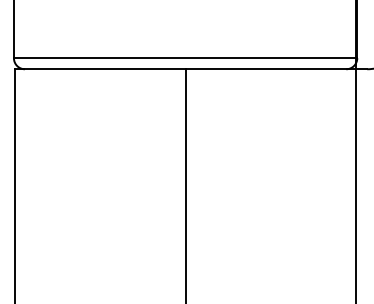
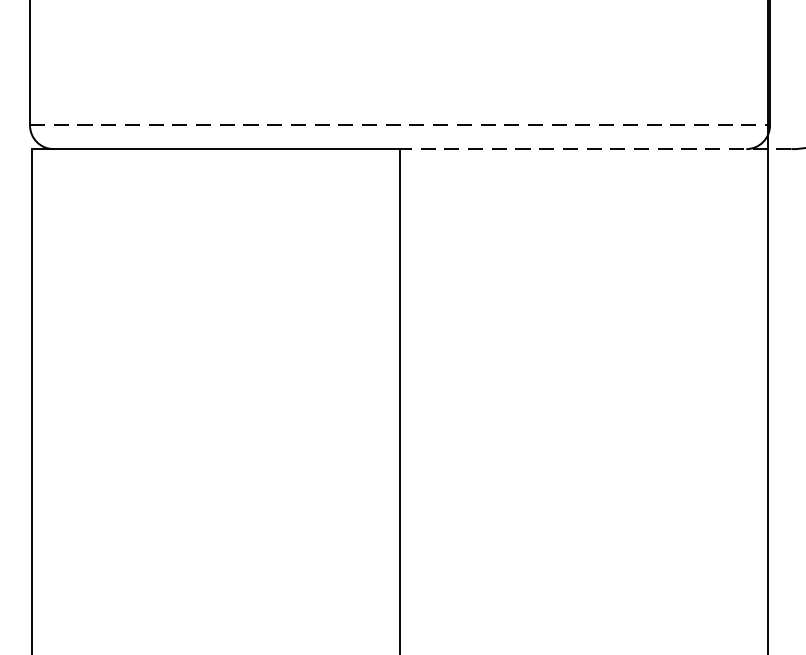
line: (185, 58) -> (399, 125), solid -> dashed
line: (276, 69) -> (595, 149), solid -> dashed

